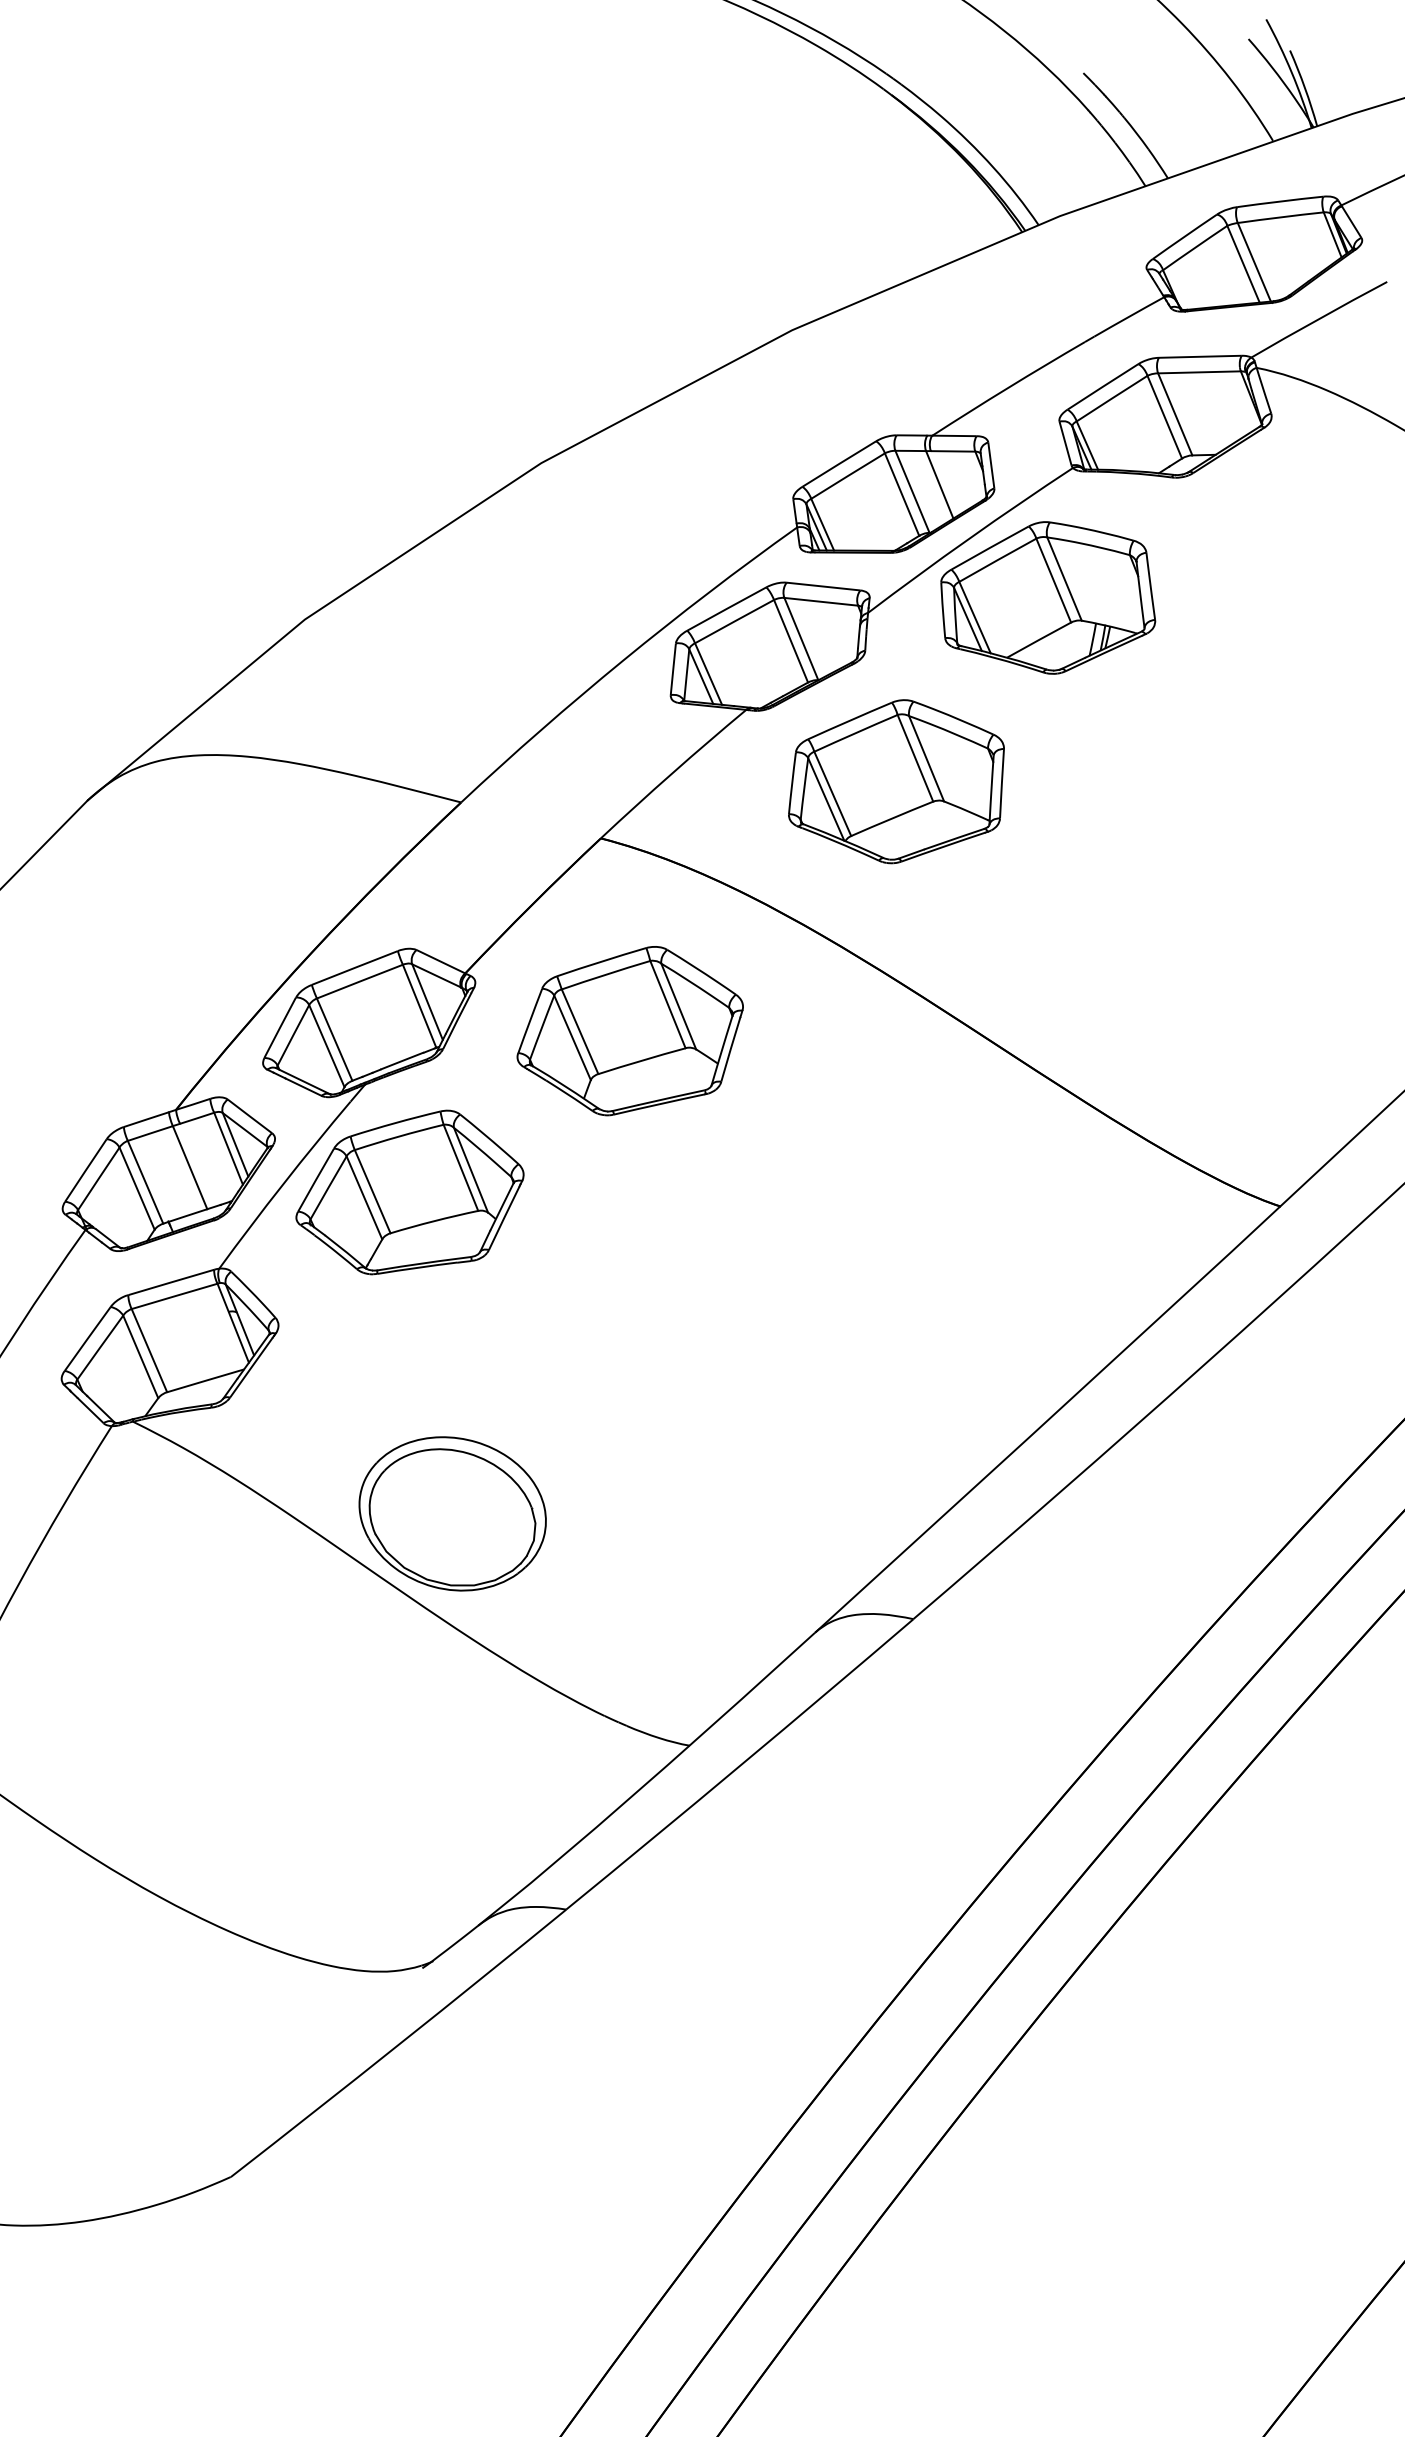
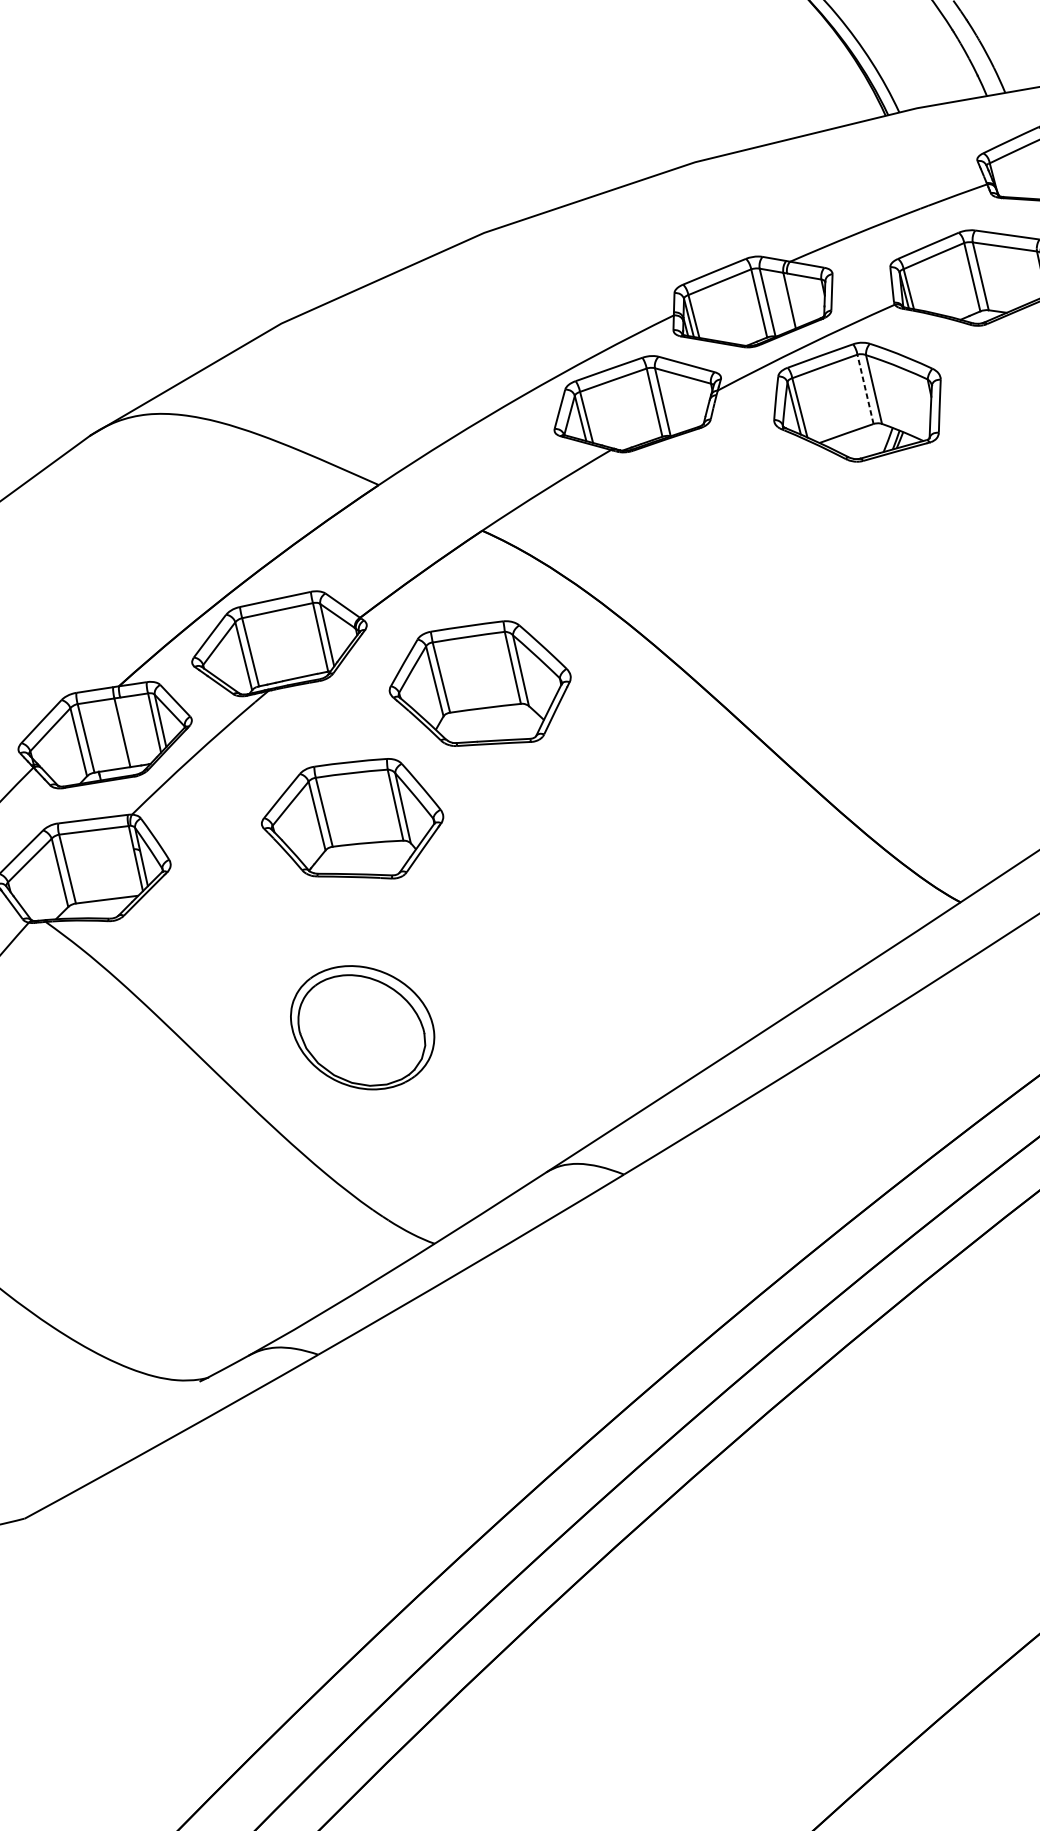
line: (1053, 580) -> (865, 389), solid -> dashed
part: (896, 781) -> (718, 524), removed
part: (409, 1192) -> (352, 817), moved
part: (452, 1513) -> (362, 1027), moved

